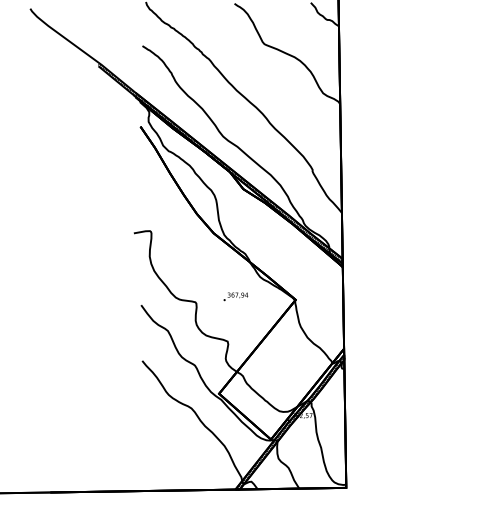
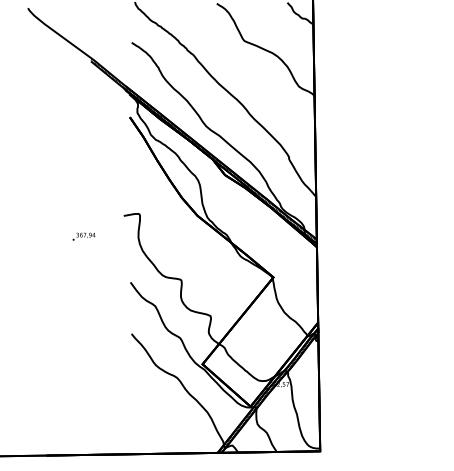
text: (235, 296) -> (83, 236), moved

